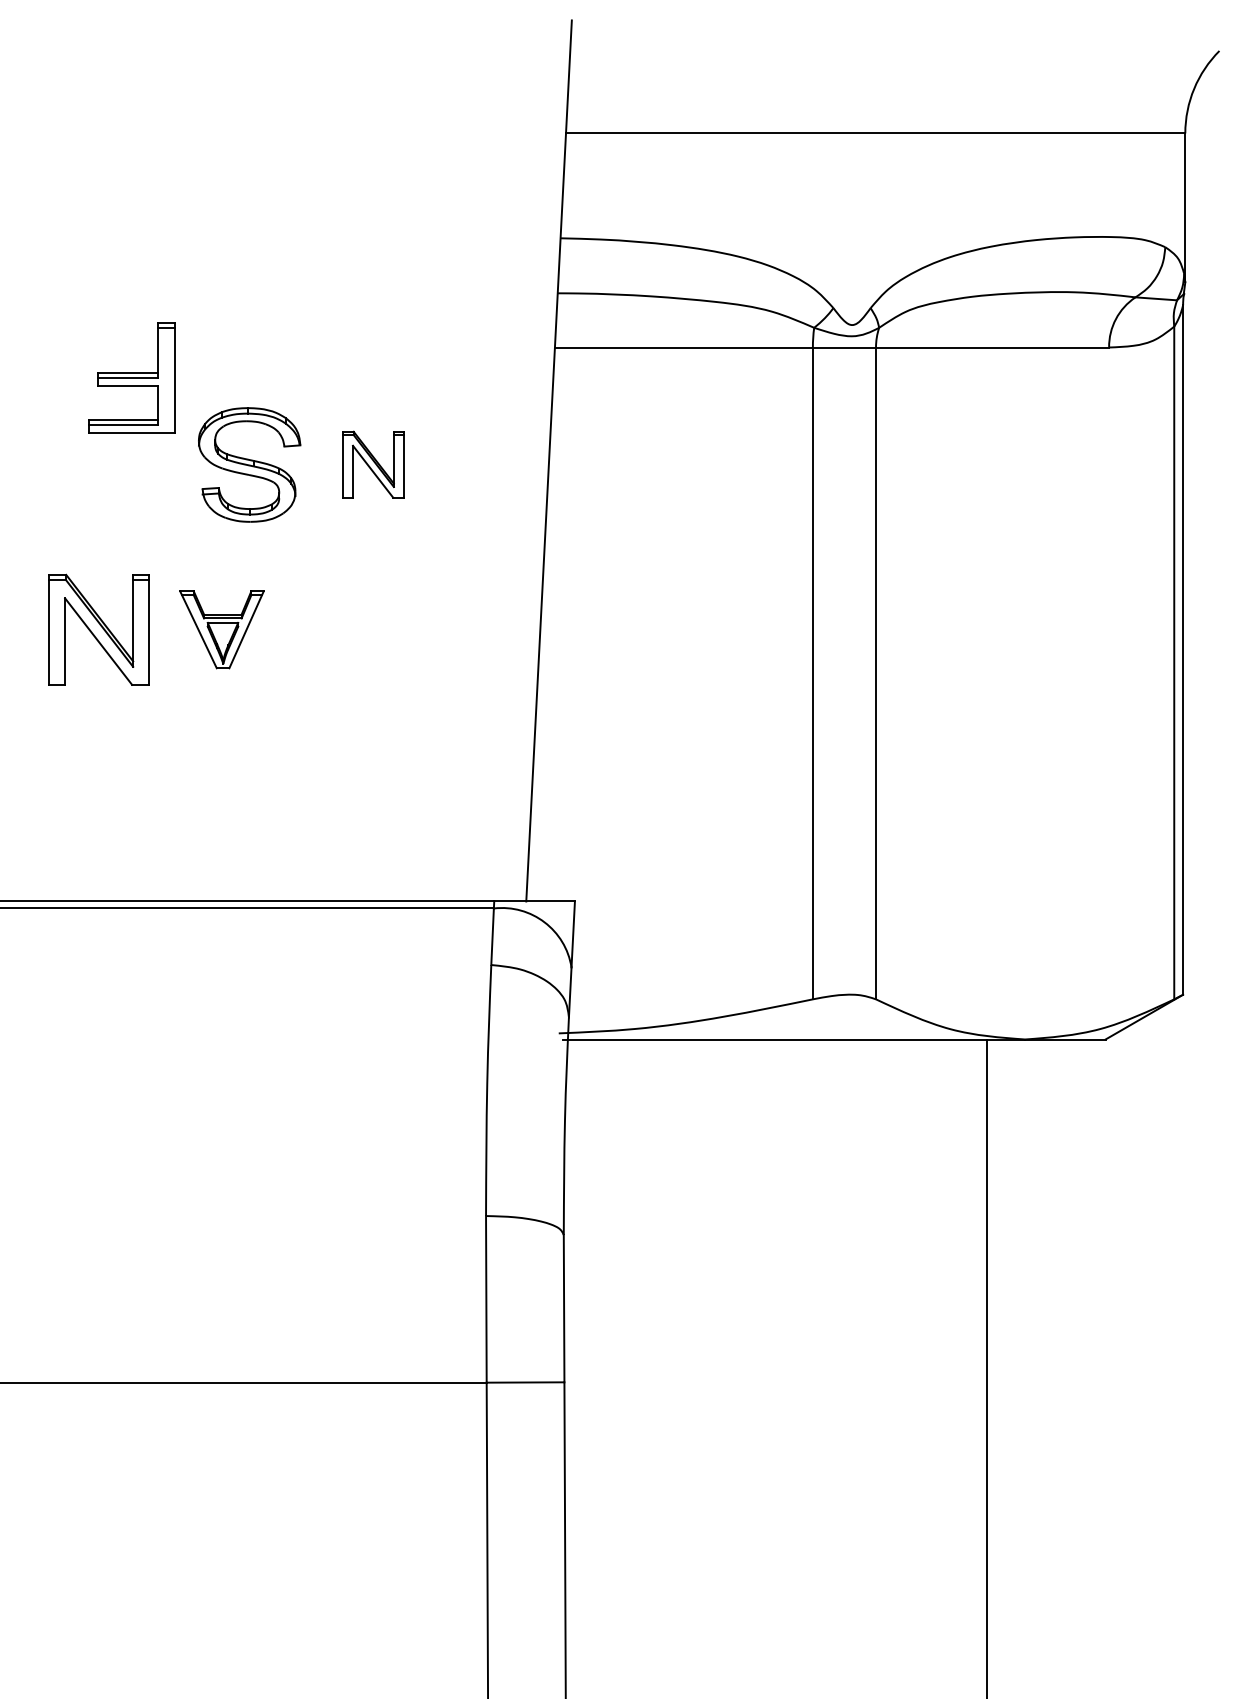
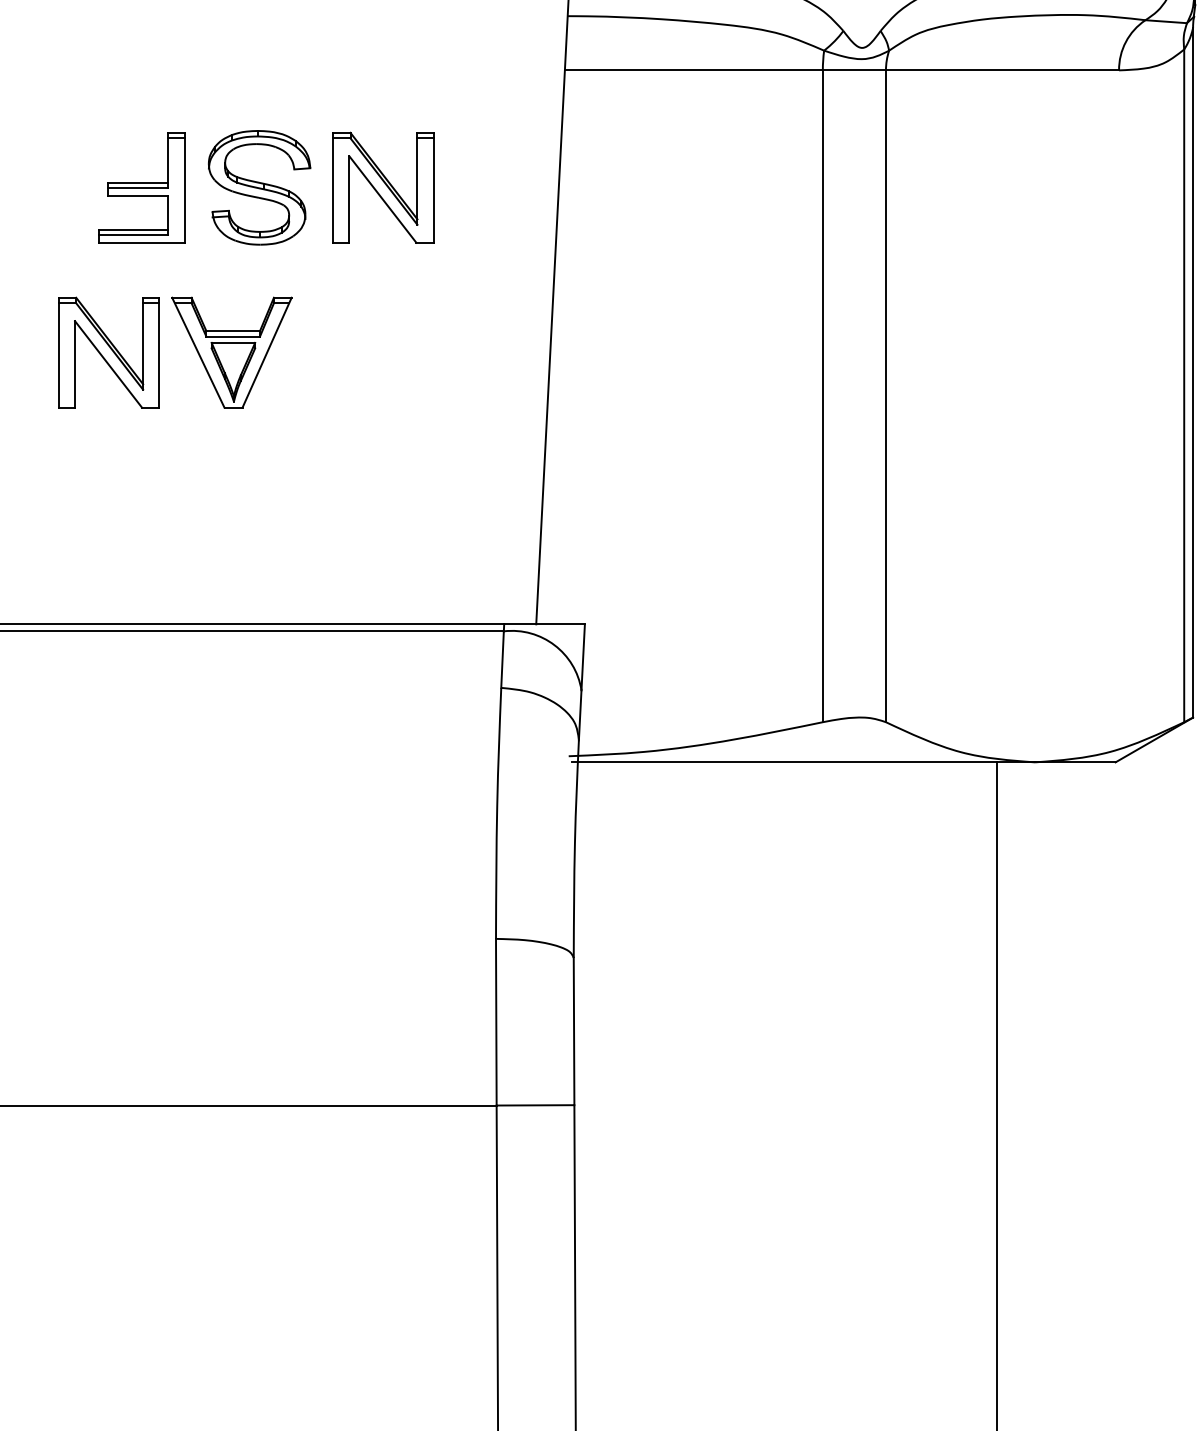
part: (131, 377) -> (141, 187), moved
part: (373, 464) -> (383, 187), size x1.67
part: (221, 629) -> (231, 352), size x1.43

